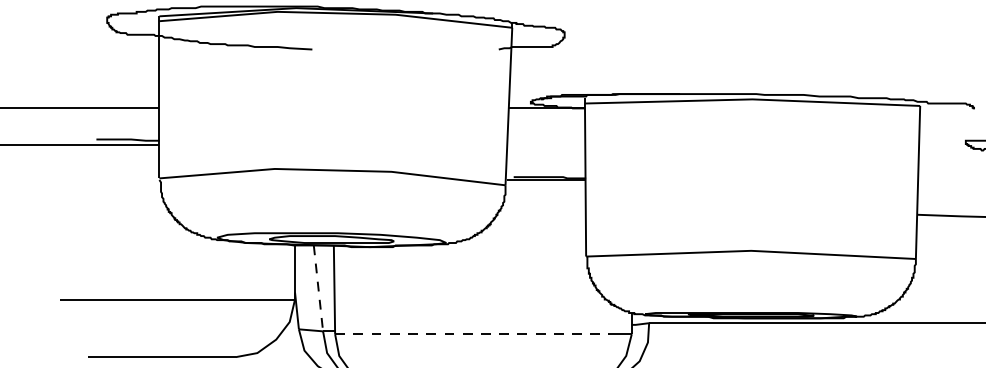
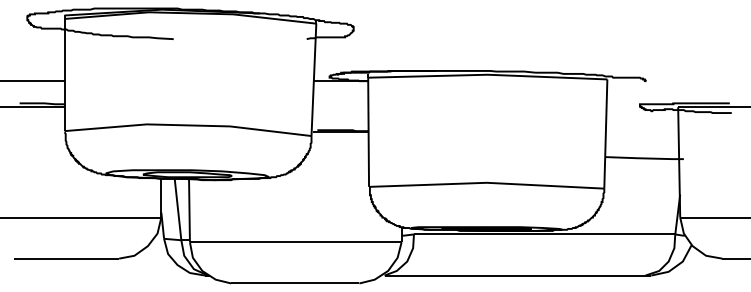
line: (319, 288) -> (178, 209), dashed -> solid
line: (471, 334) -> (287, 242), dashed -> solid

